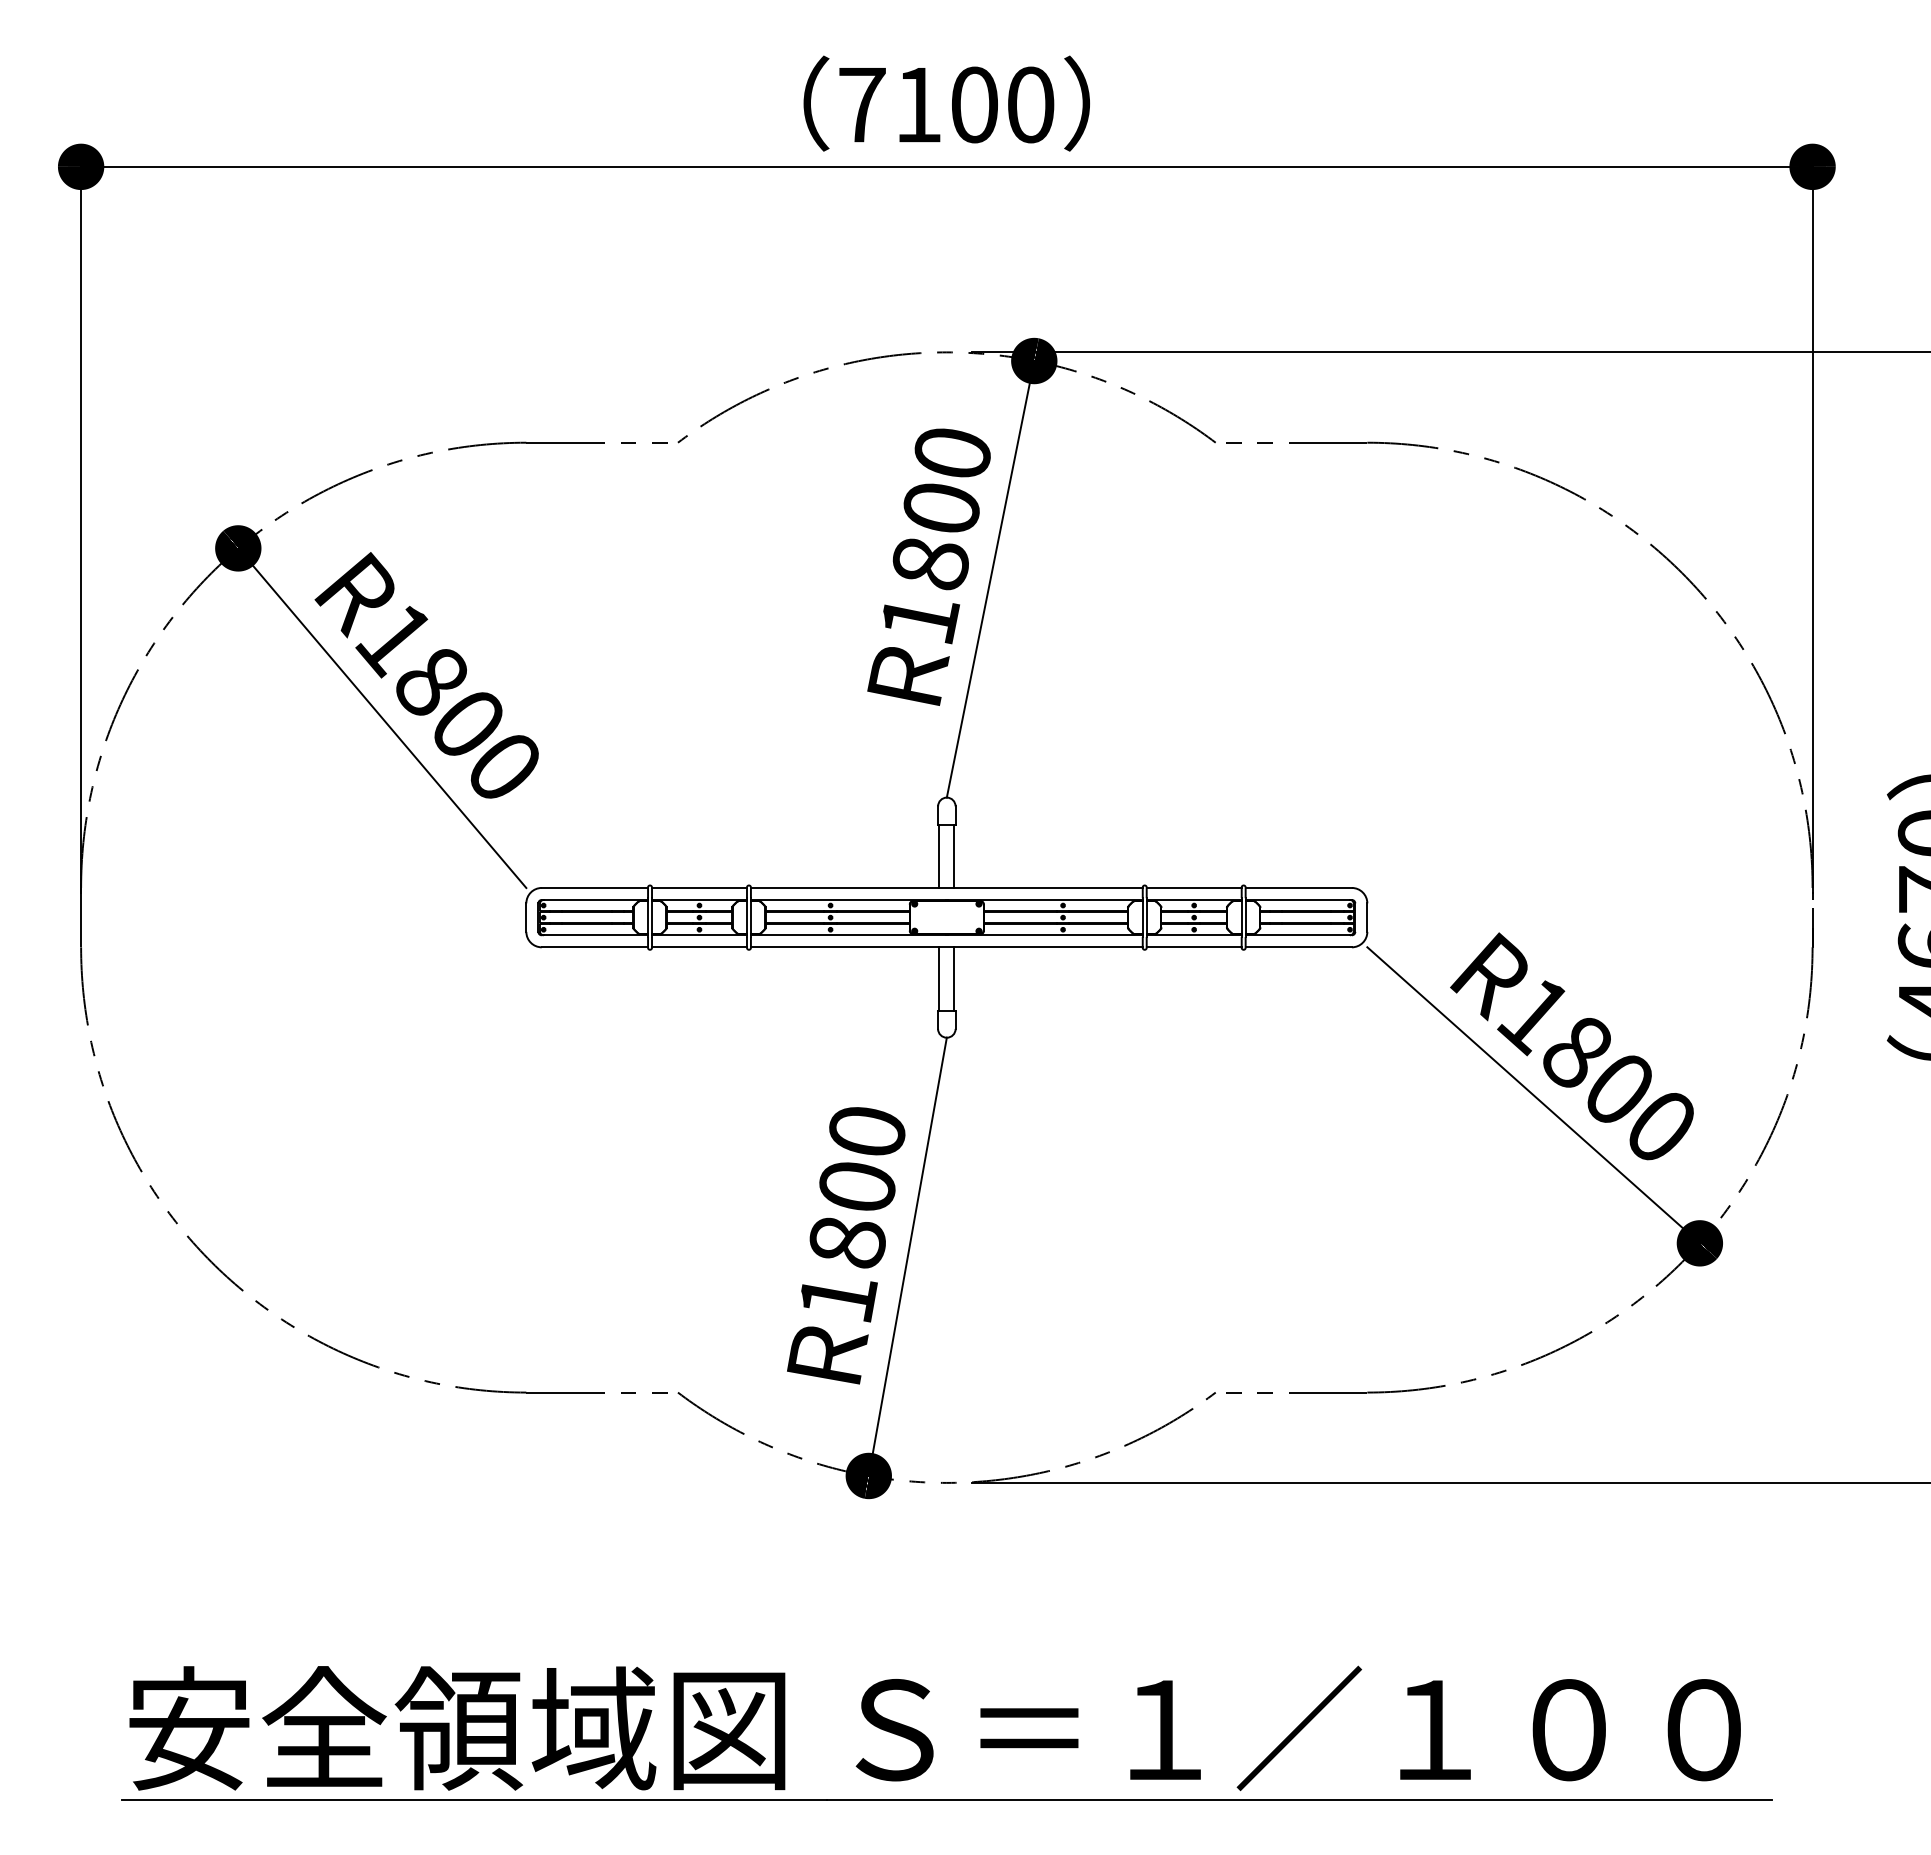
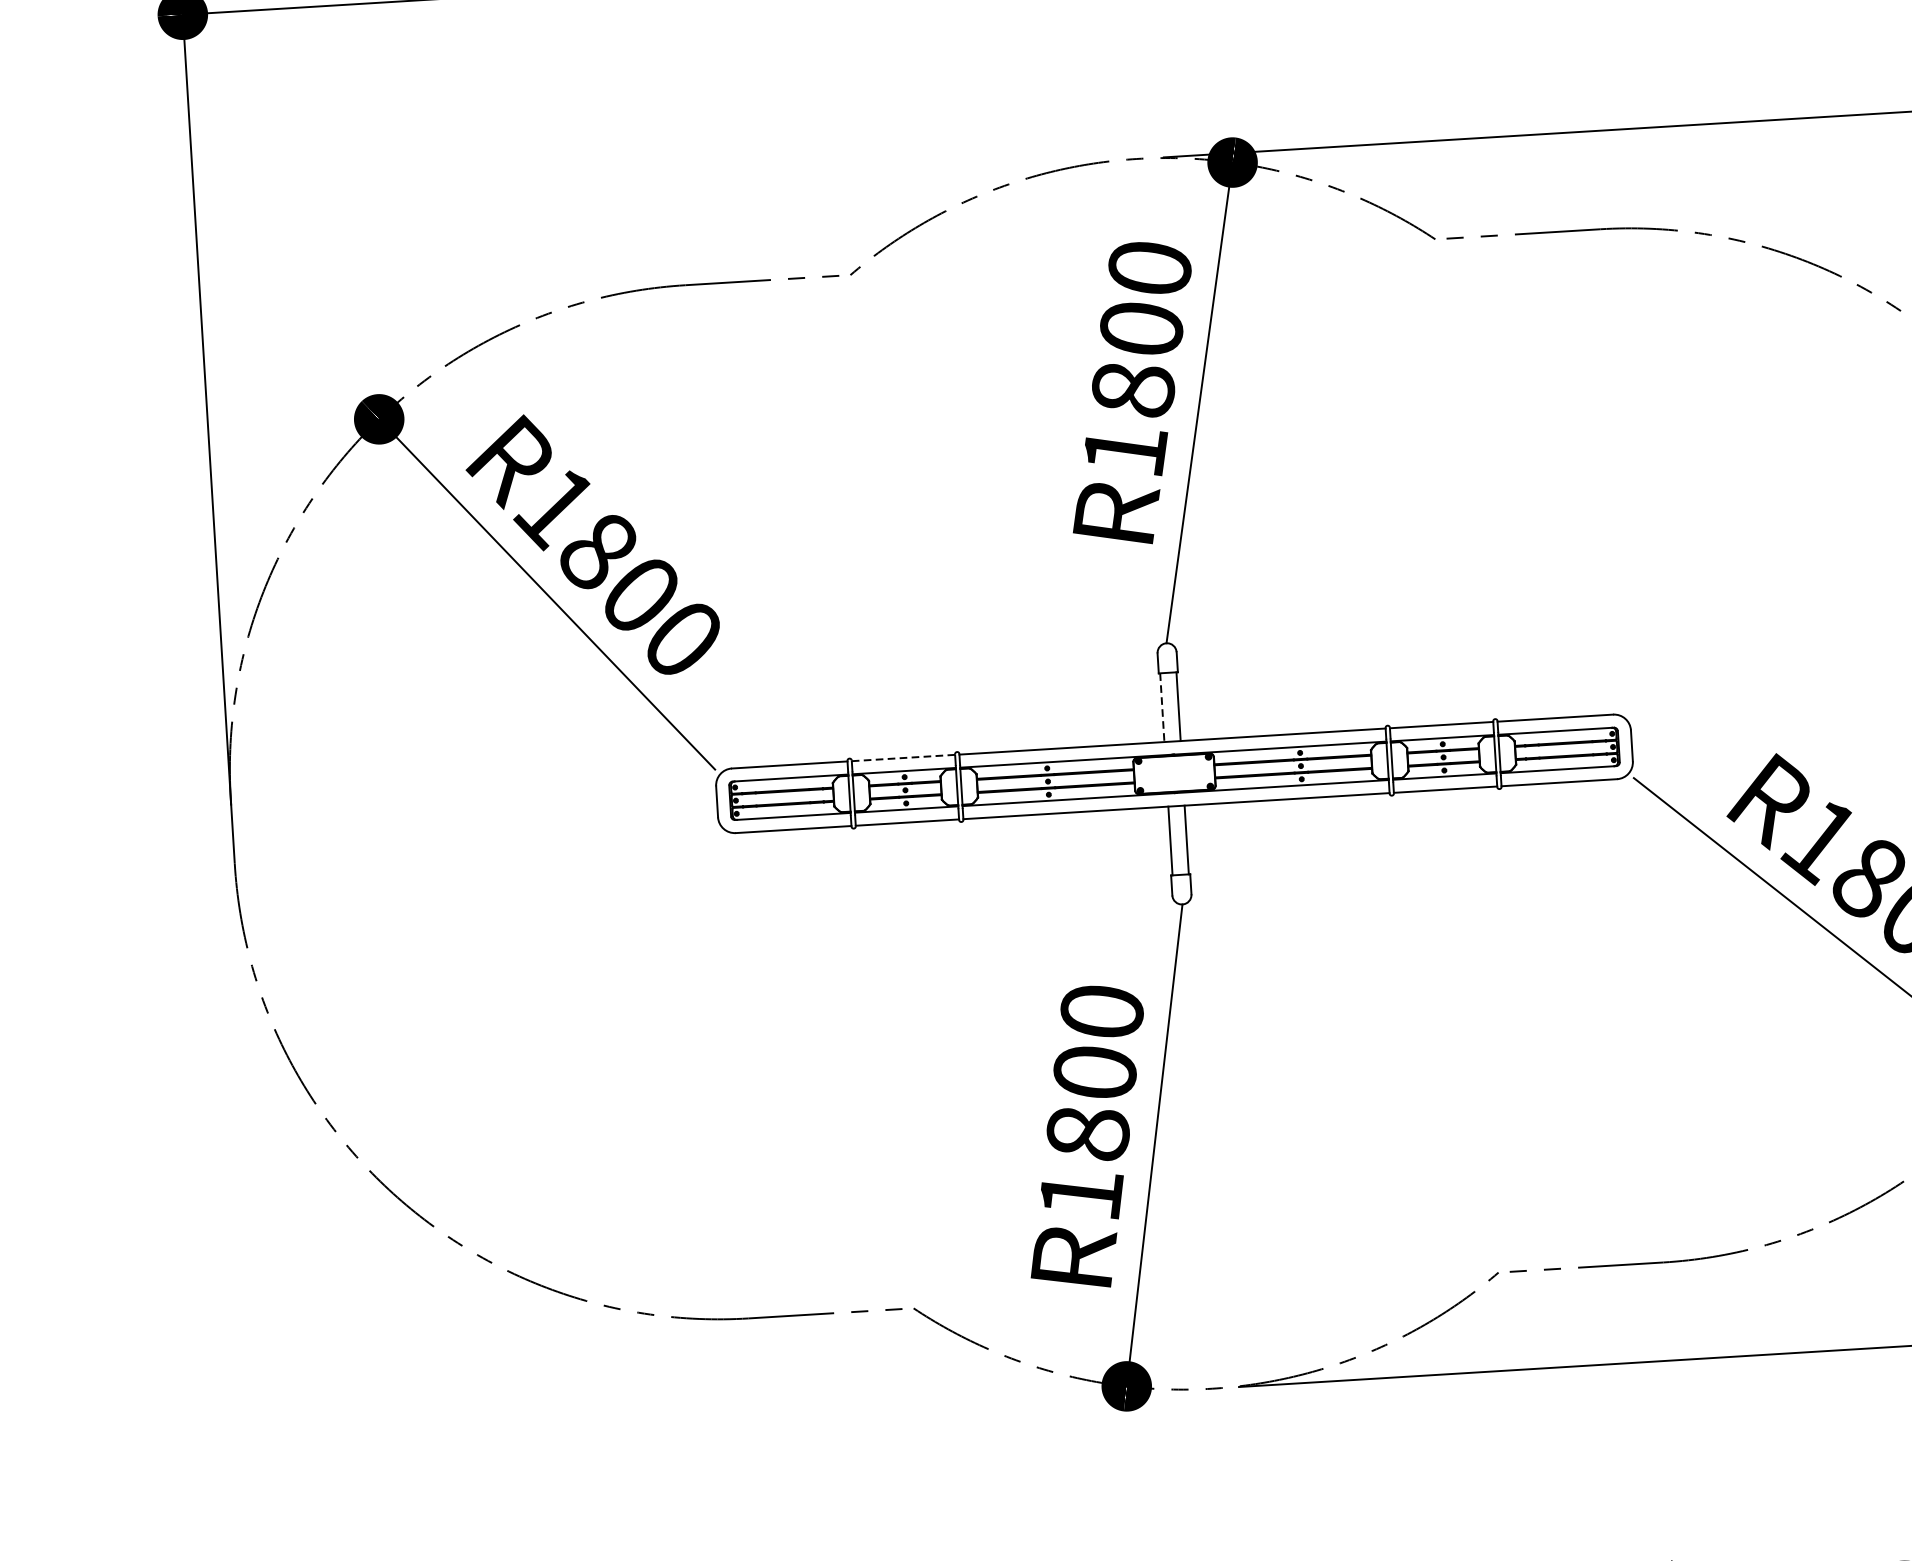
line: (939, 856) -> (1162, 707), solid -> dashed
line: (699, 887) -> (903, 757), solid -> dashed

